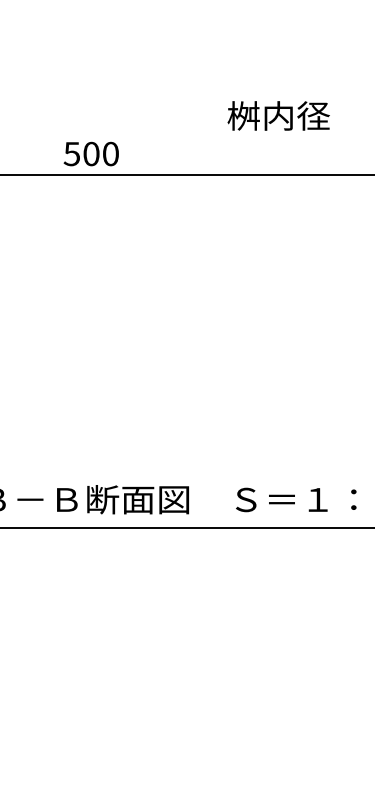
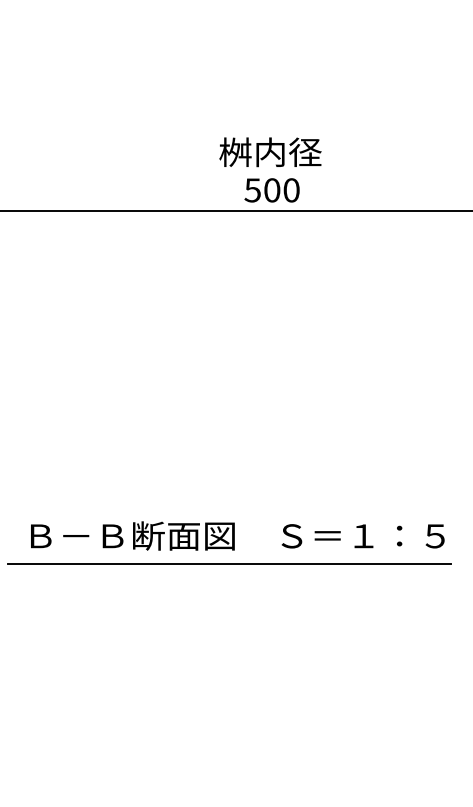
text: (278, 116) -> (270, 152), moved
text: (90, 154) -> (271, 190), moved

